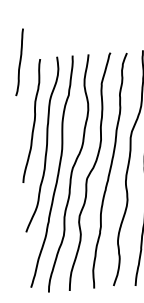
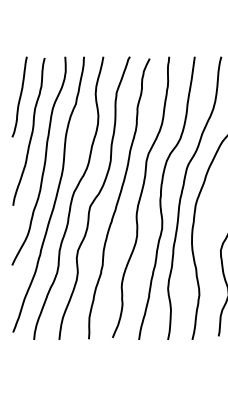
curve: (19, 61) -> (19, 96), moved

